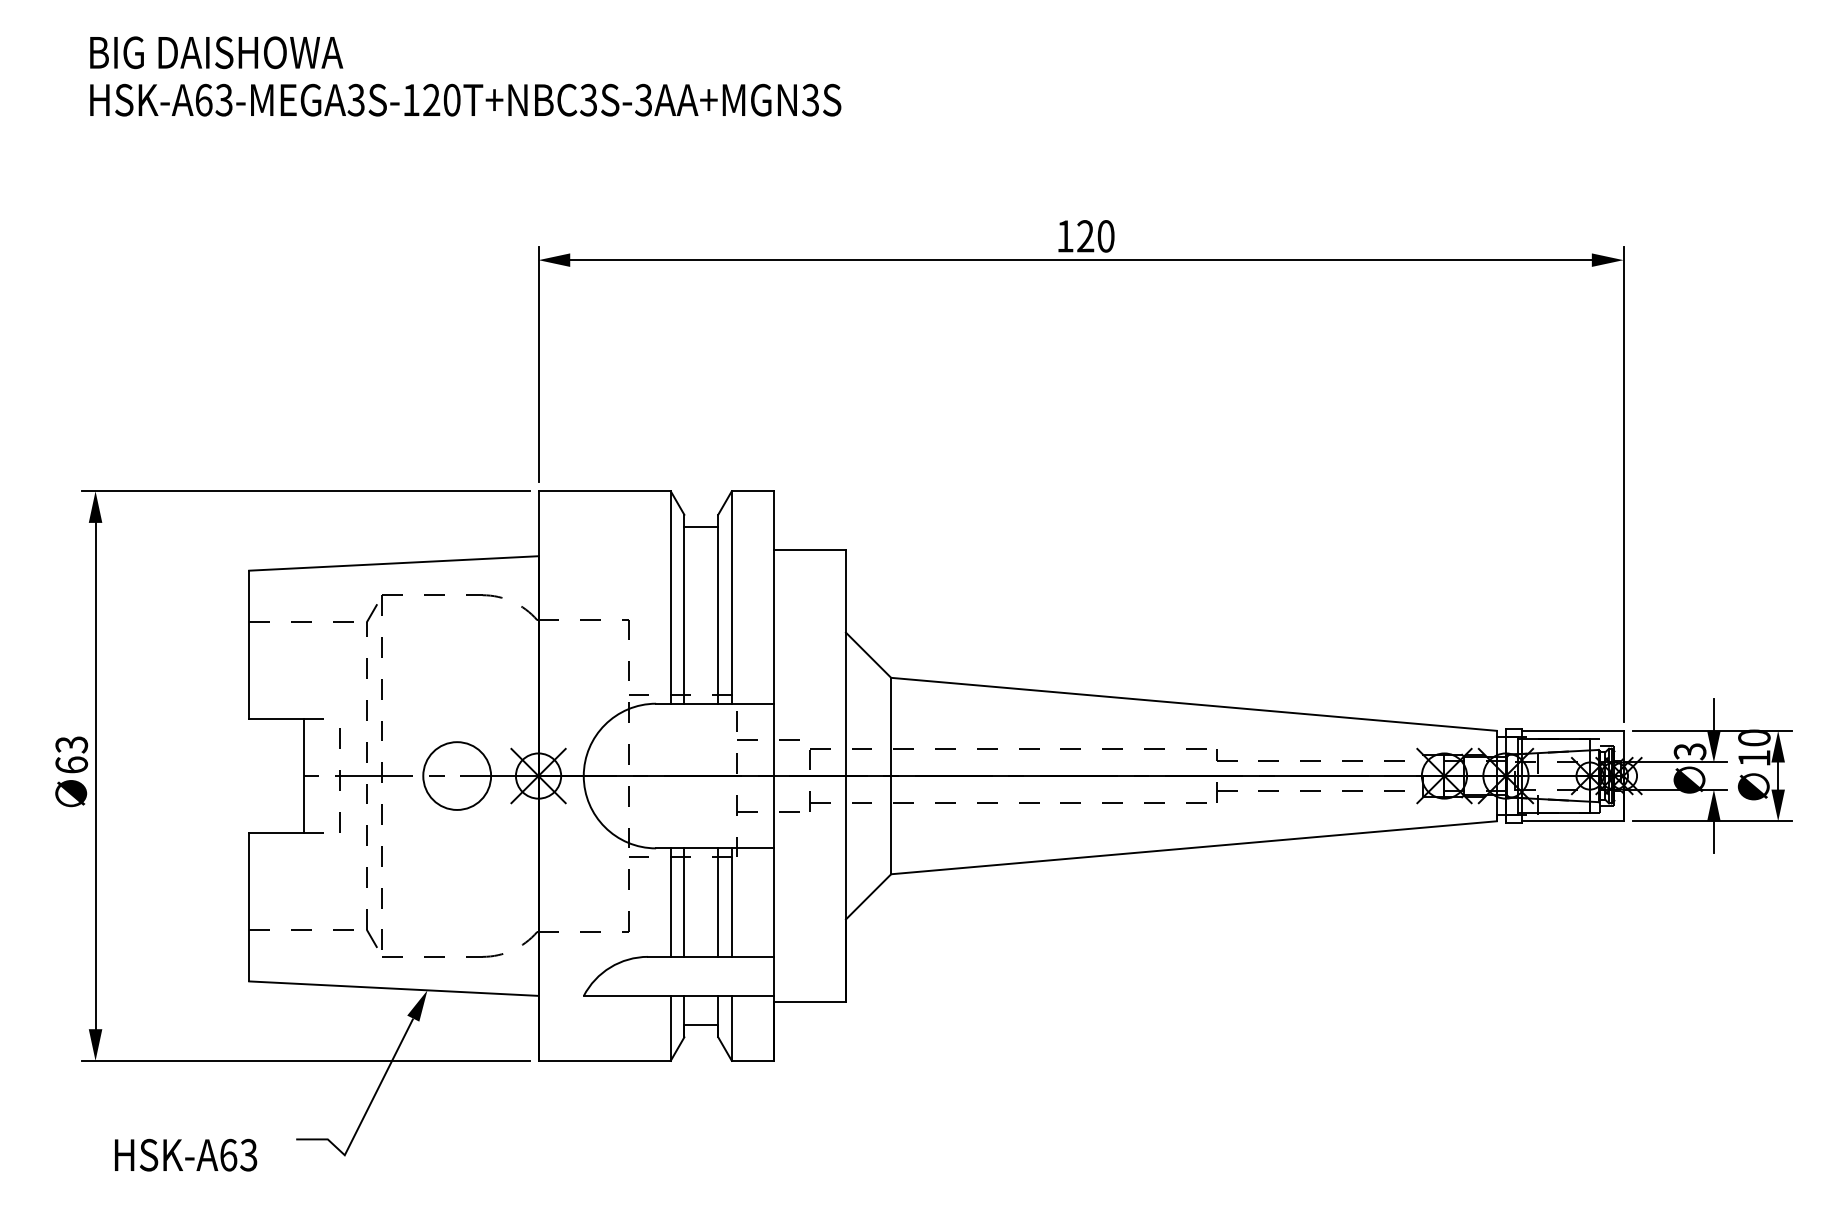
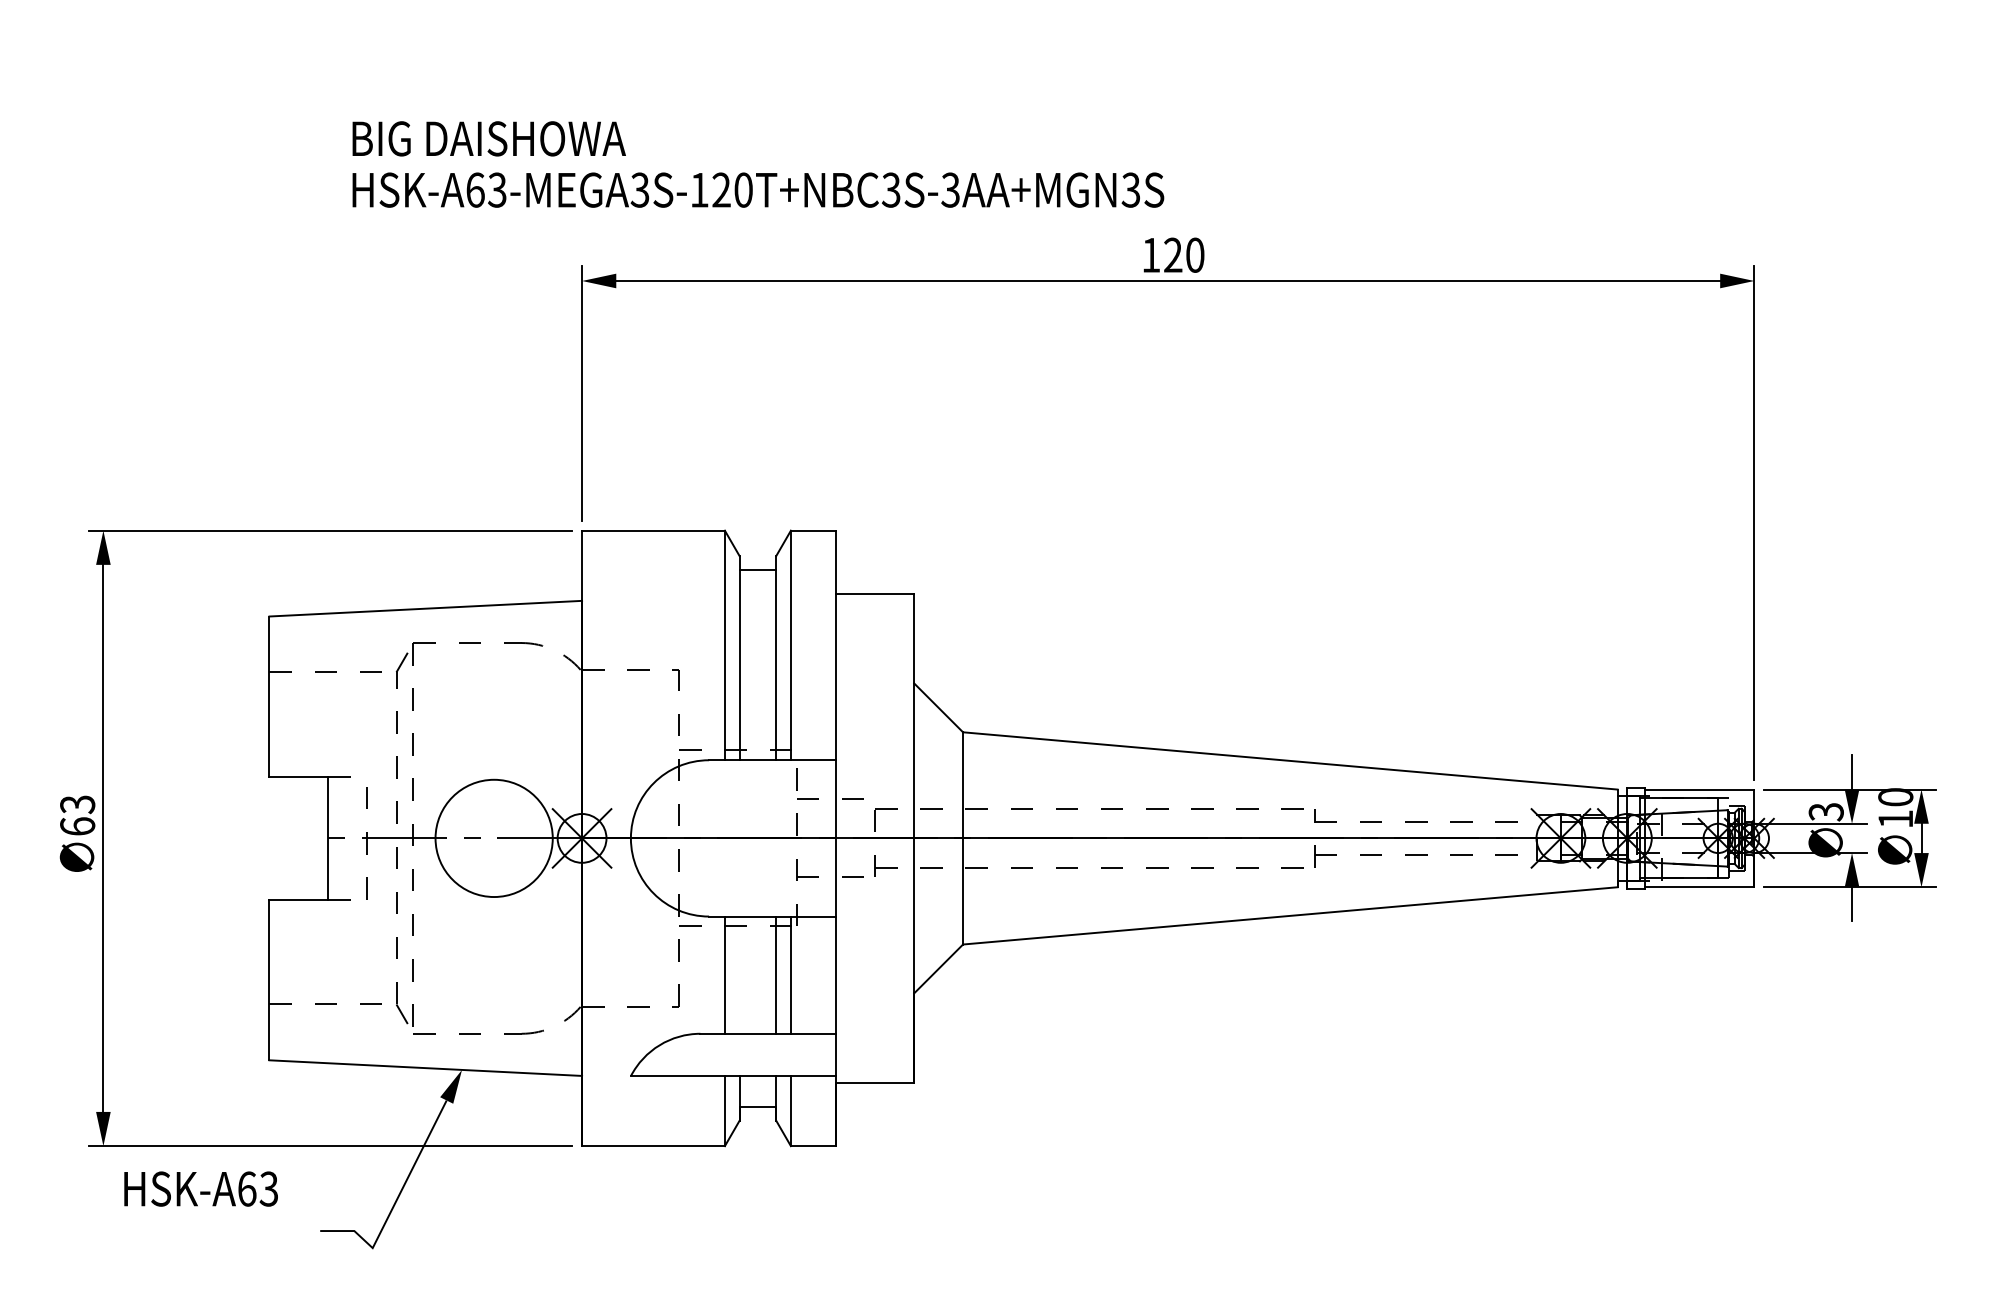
text: (465, 76) -> (758, 164), moved
circle: (456, 776) -> (493, 838), size x1.6
line: (684, 902) -> (739, 974), removed
text: (185, 1154) -> (200, 1188), moved

